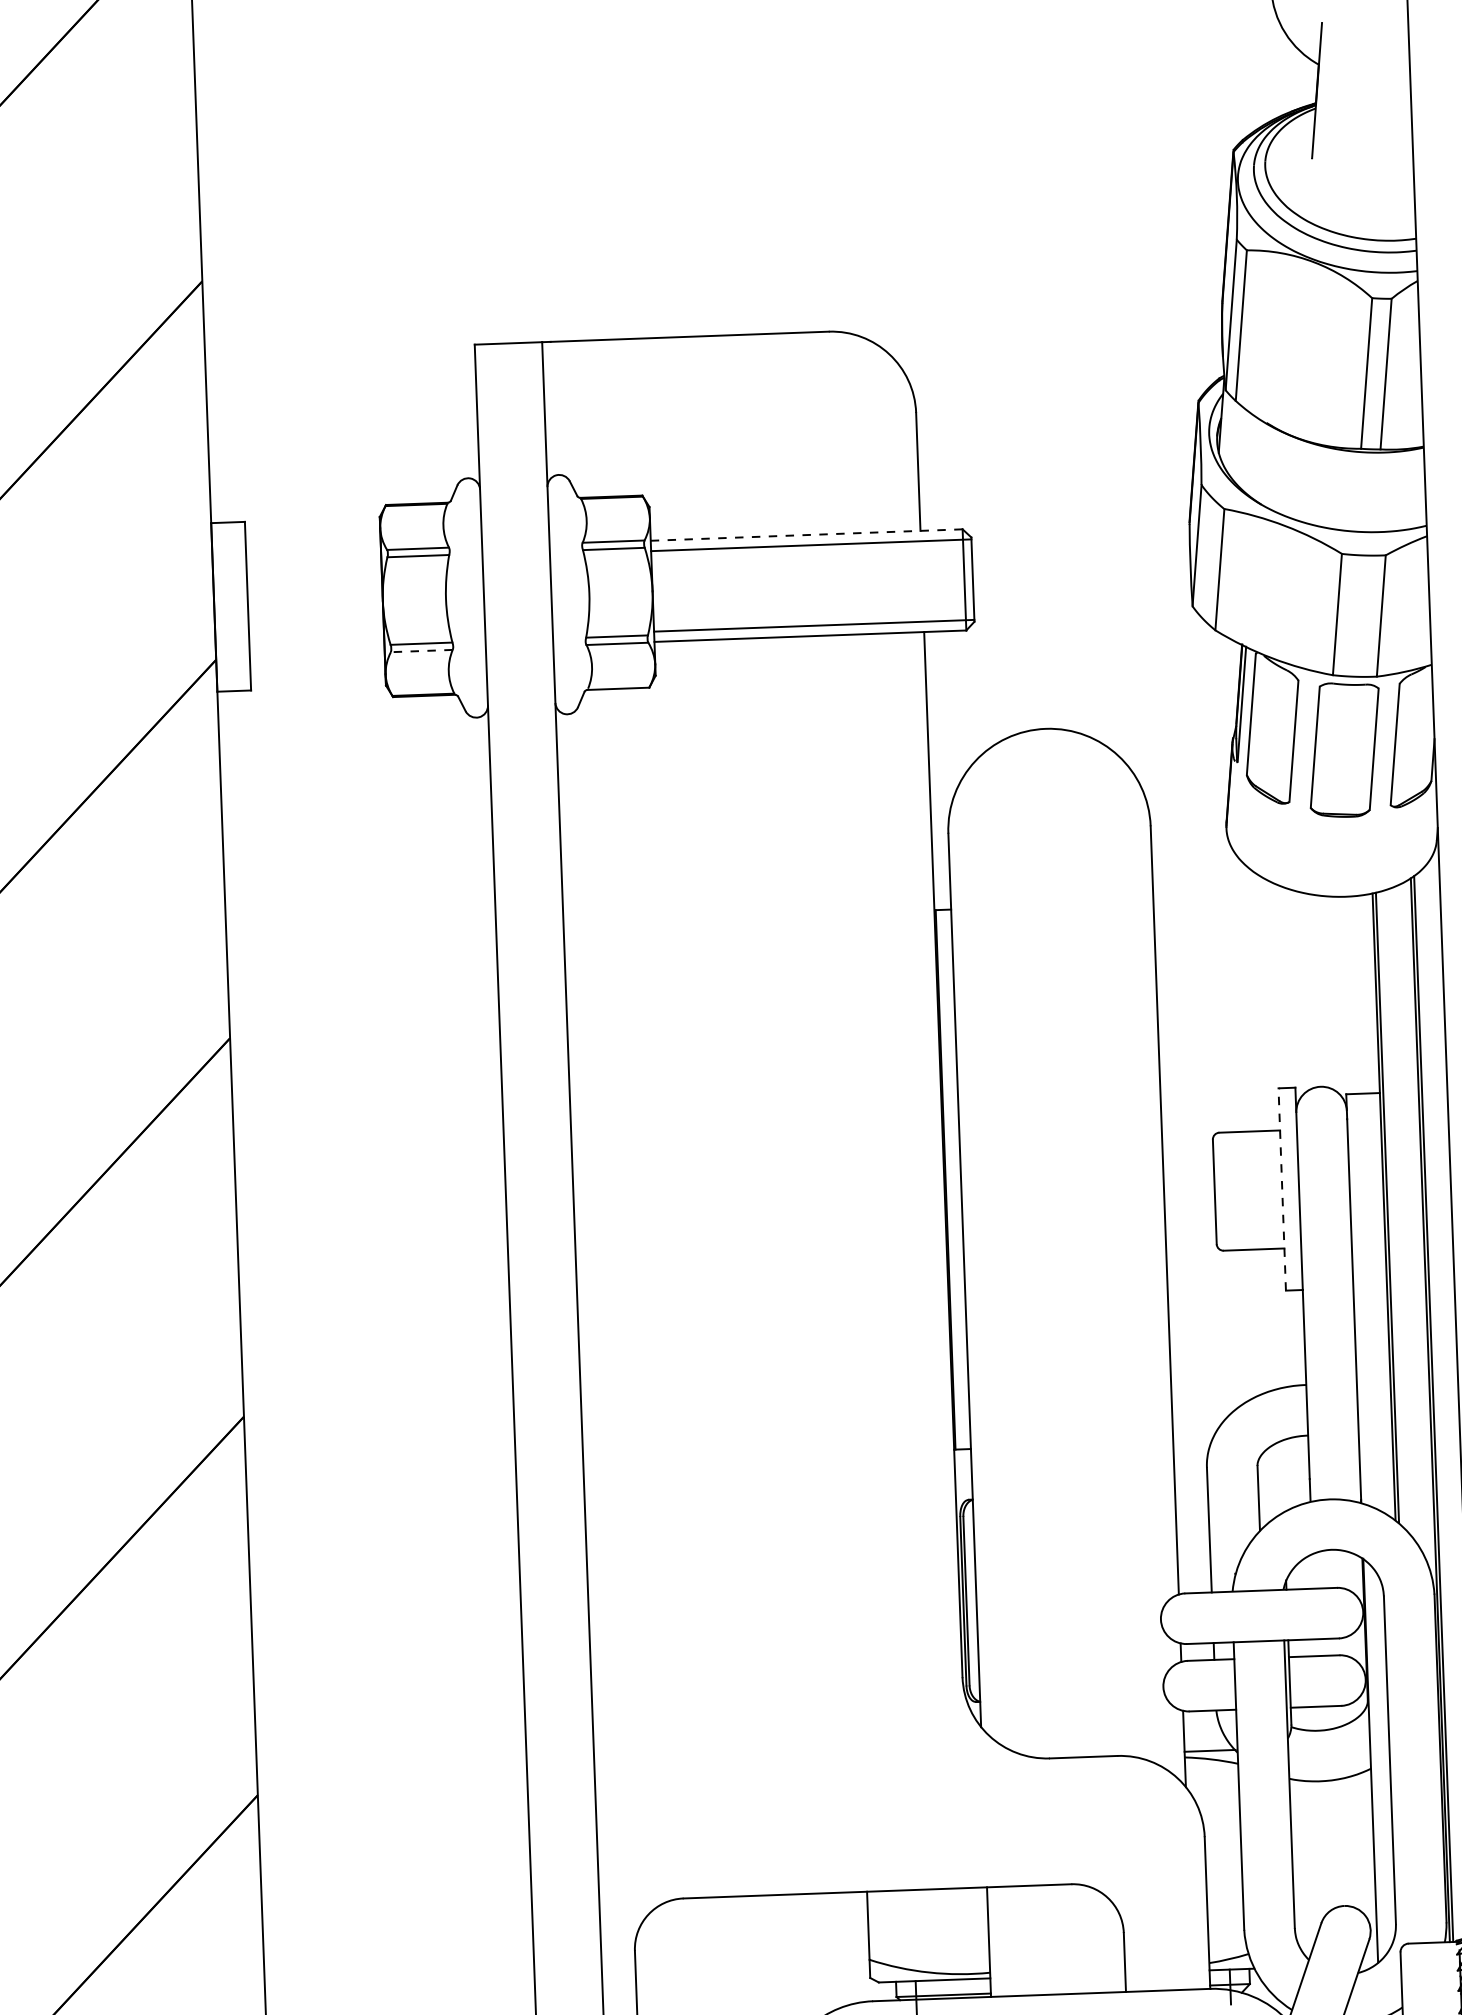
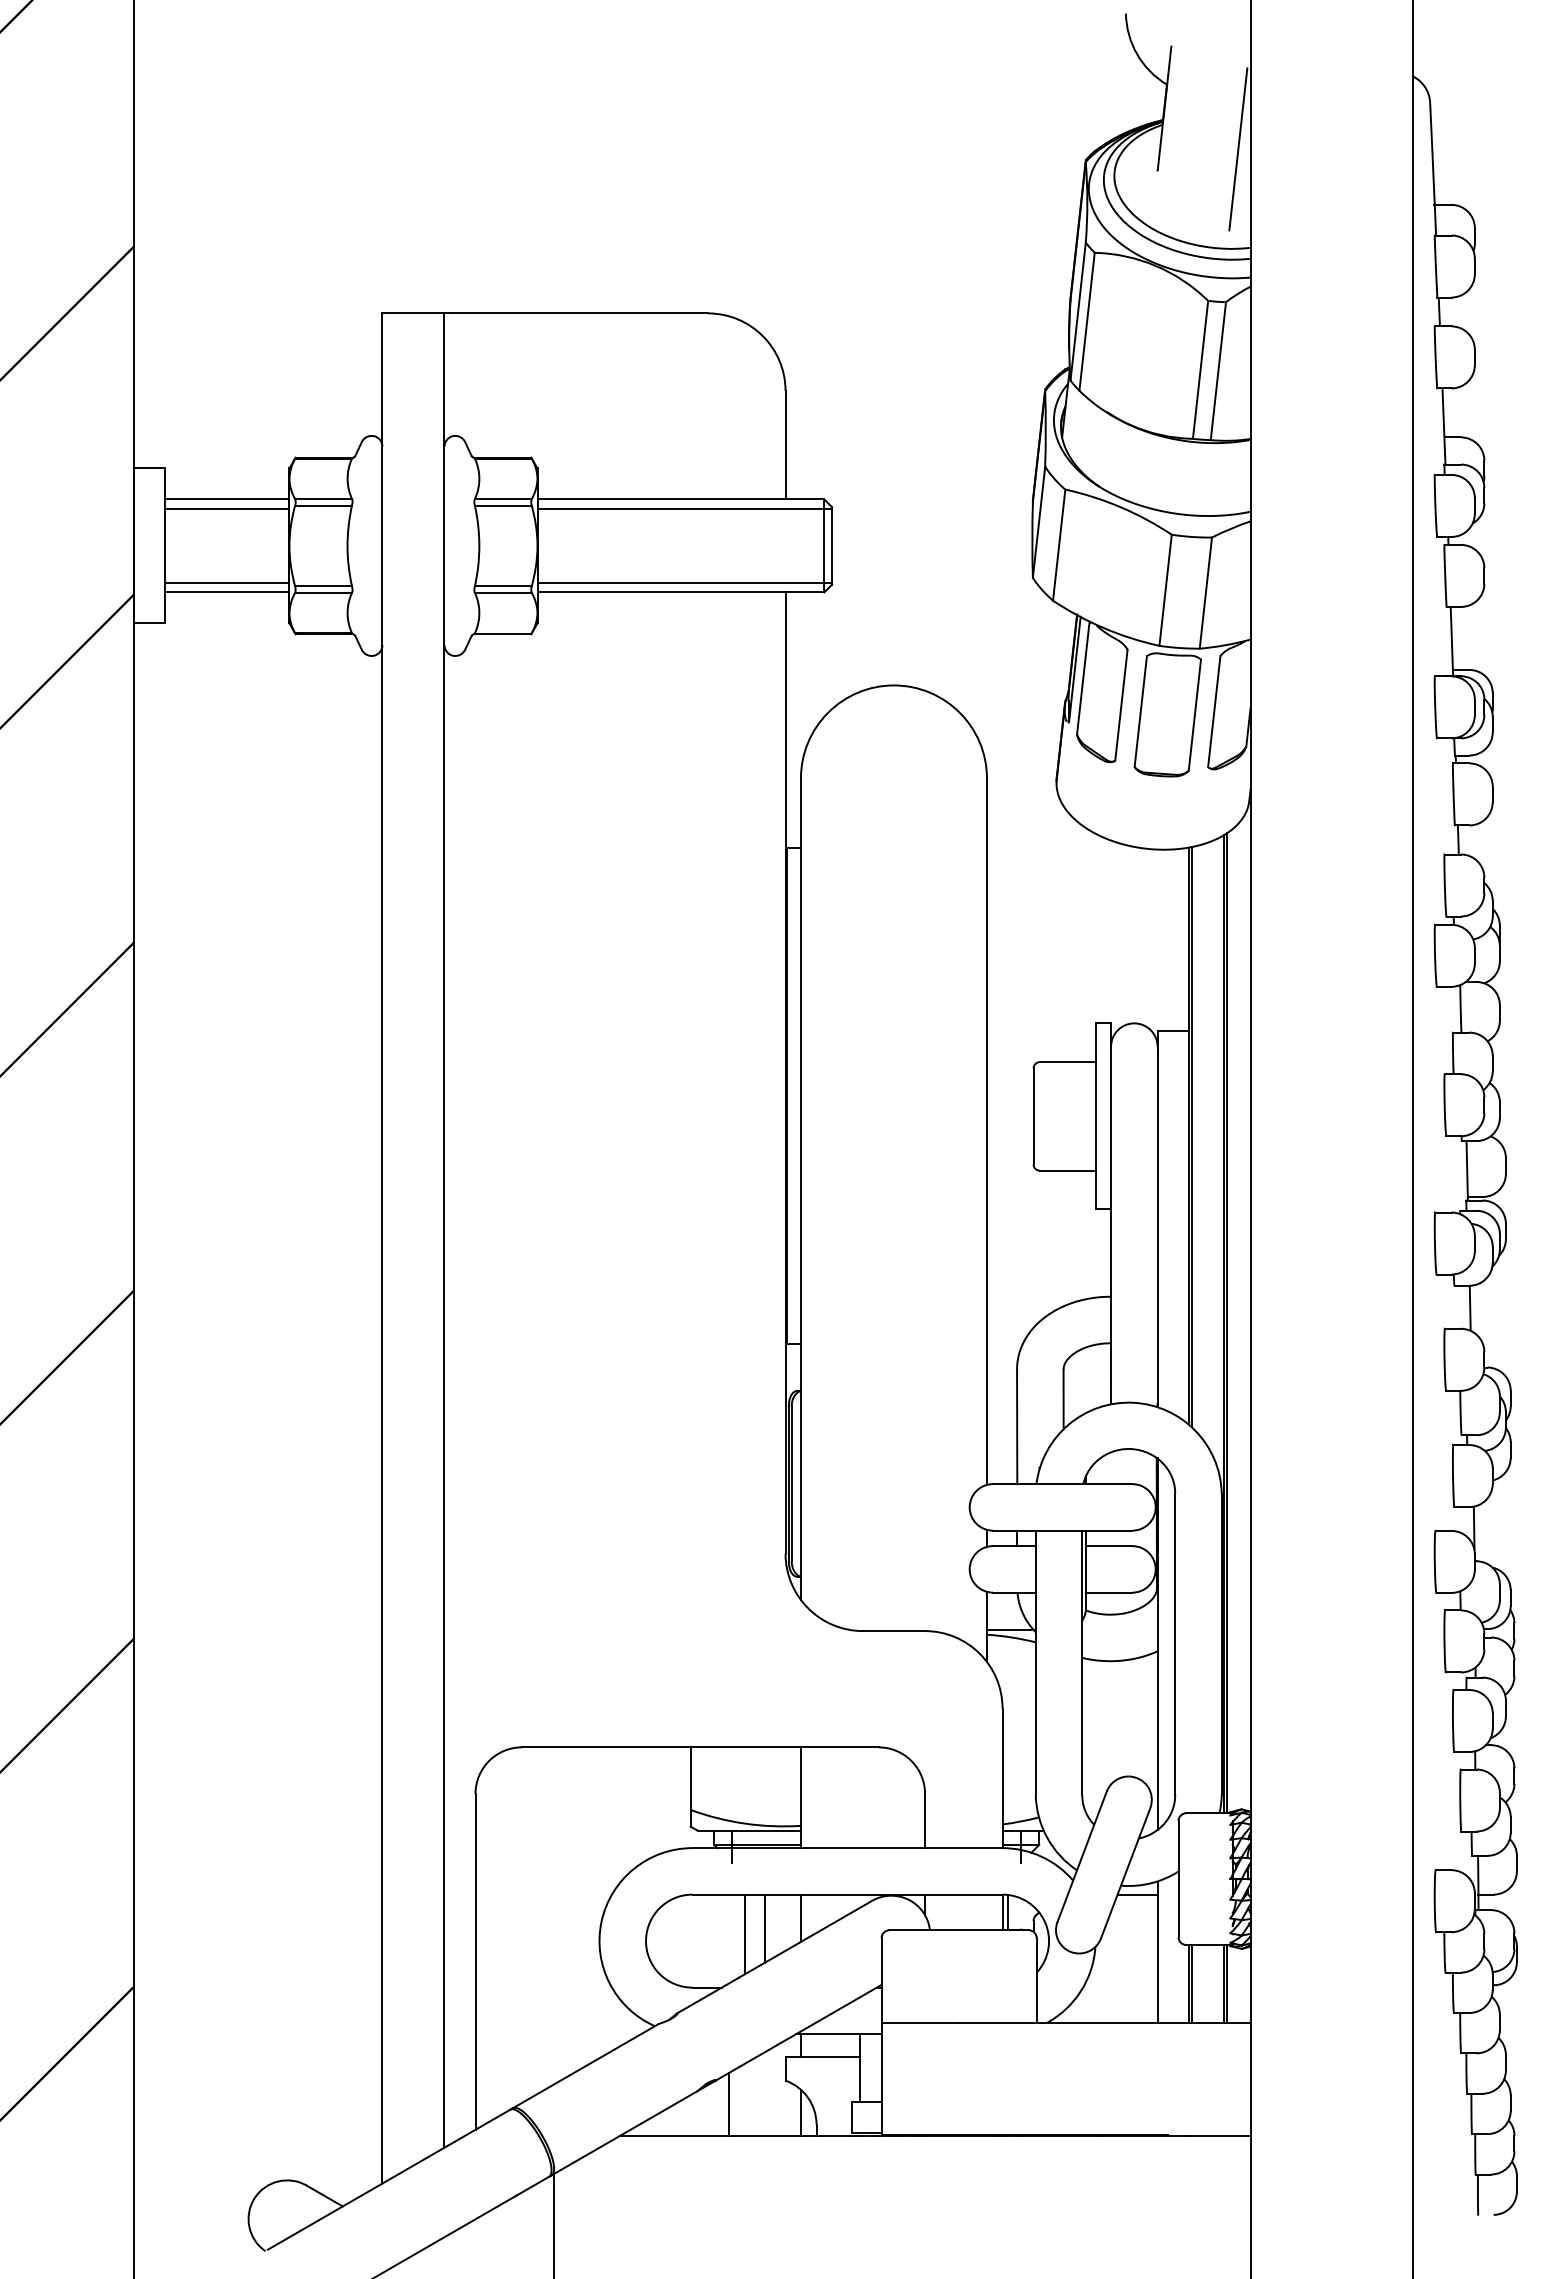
line: (1399, 132) -> (1238, 149), added
line: (806, 535) -> (680, 499), dashed -> solid
line: (313, 553) -> (227, 499), added
line: (313, 563) -> (227, 508), added
line: (316, 643) -> (227, 582), added
line: (421, 650) -> (323, 592), dashed -> solid
line: (317, 654) -> (227, 592), added
line: (1282, 1188) -> (1095, 1115), dashed -> solid

